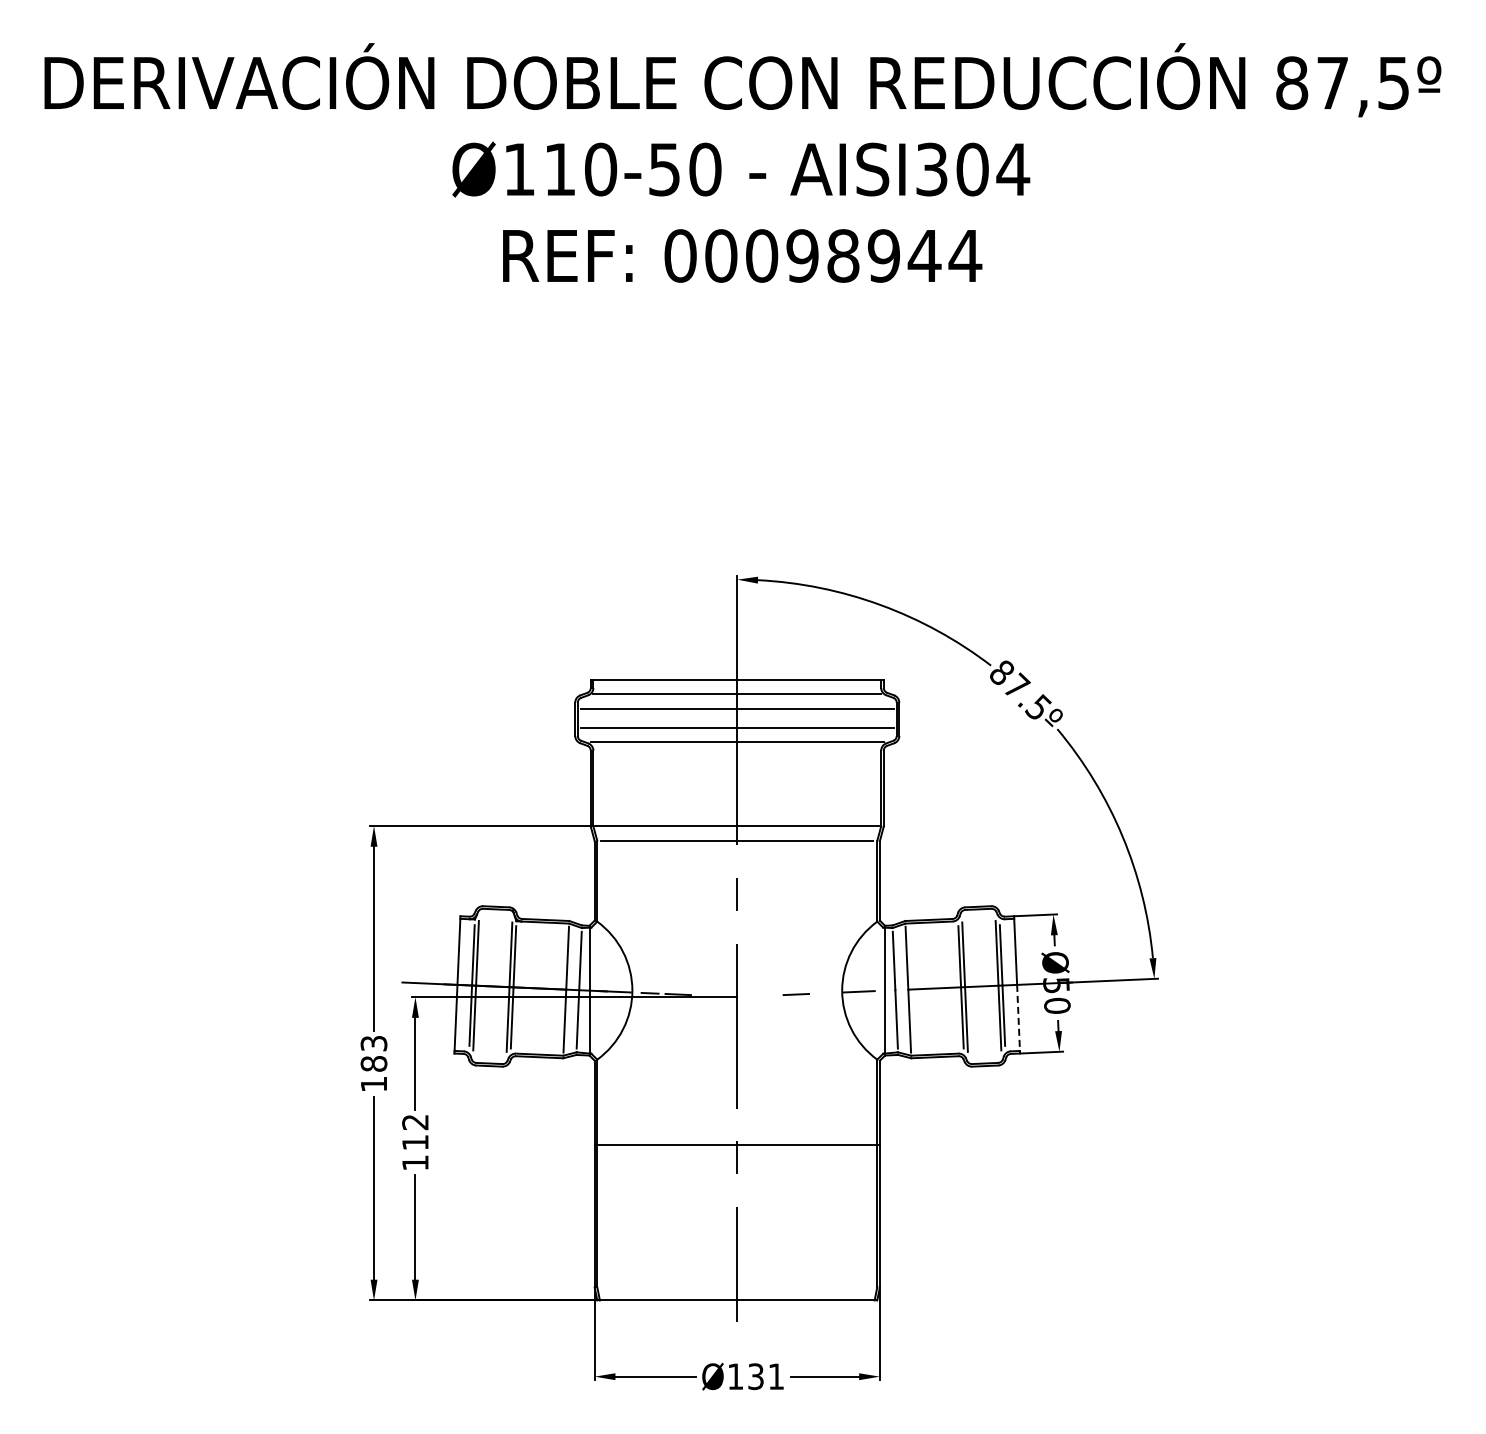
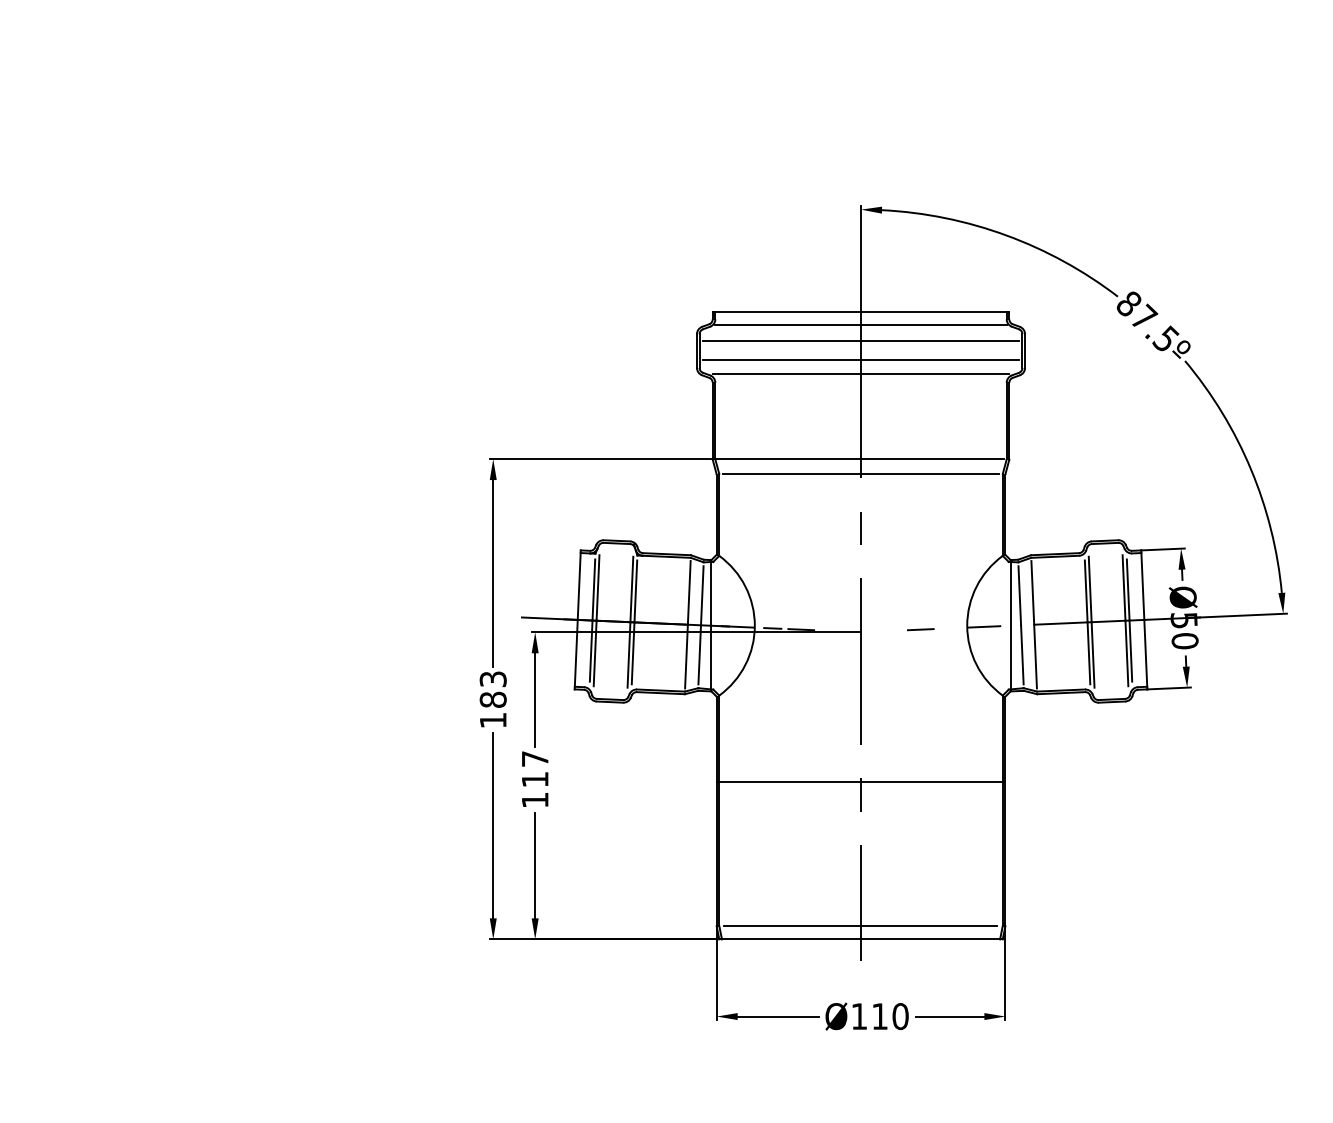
line: (1018, 1019) -> (1145, 654), dashed -> solid
text: (415, 1122) -> (535, 759), 112 -> 117
line: (736, 1287) -> (860, 926), added
text: (766, 1376) -> (890, 1016), Ø131 -> Ø110

